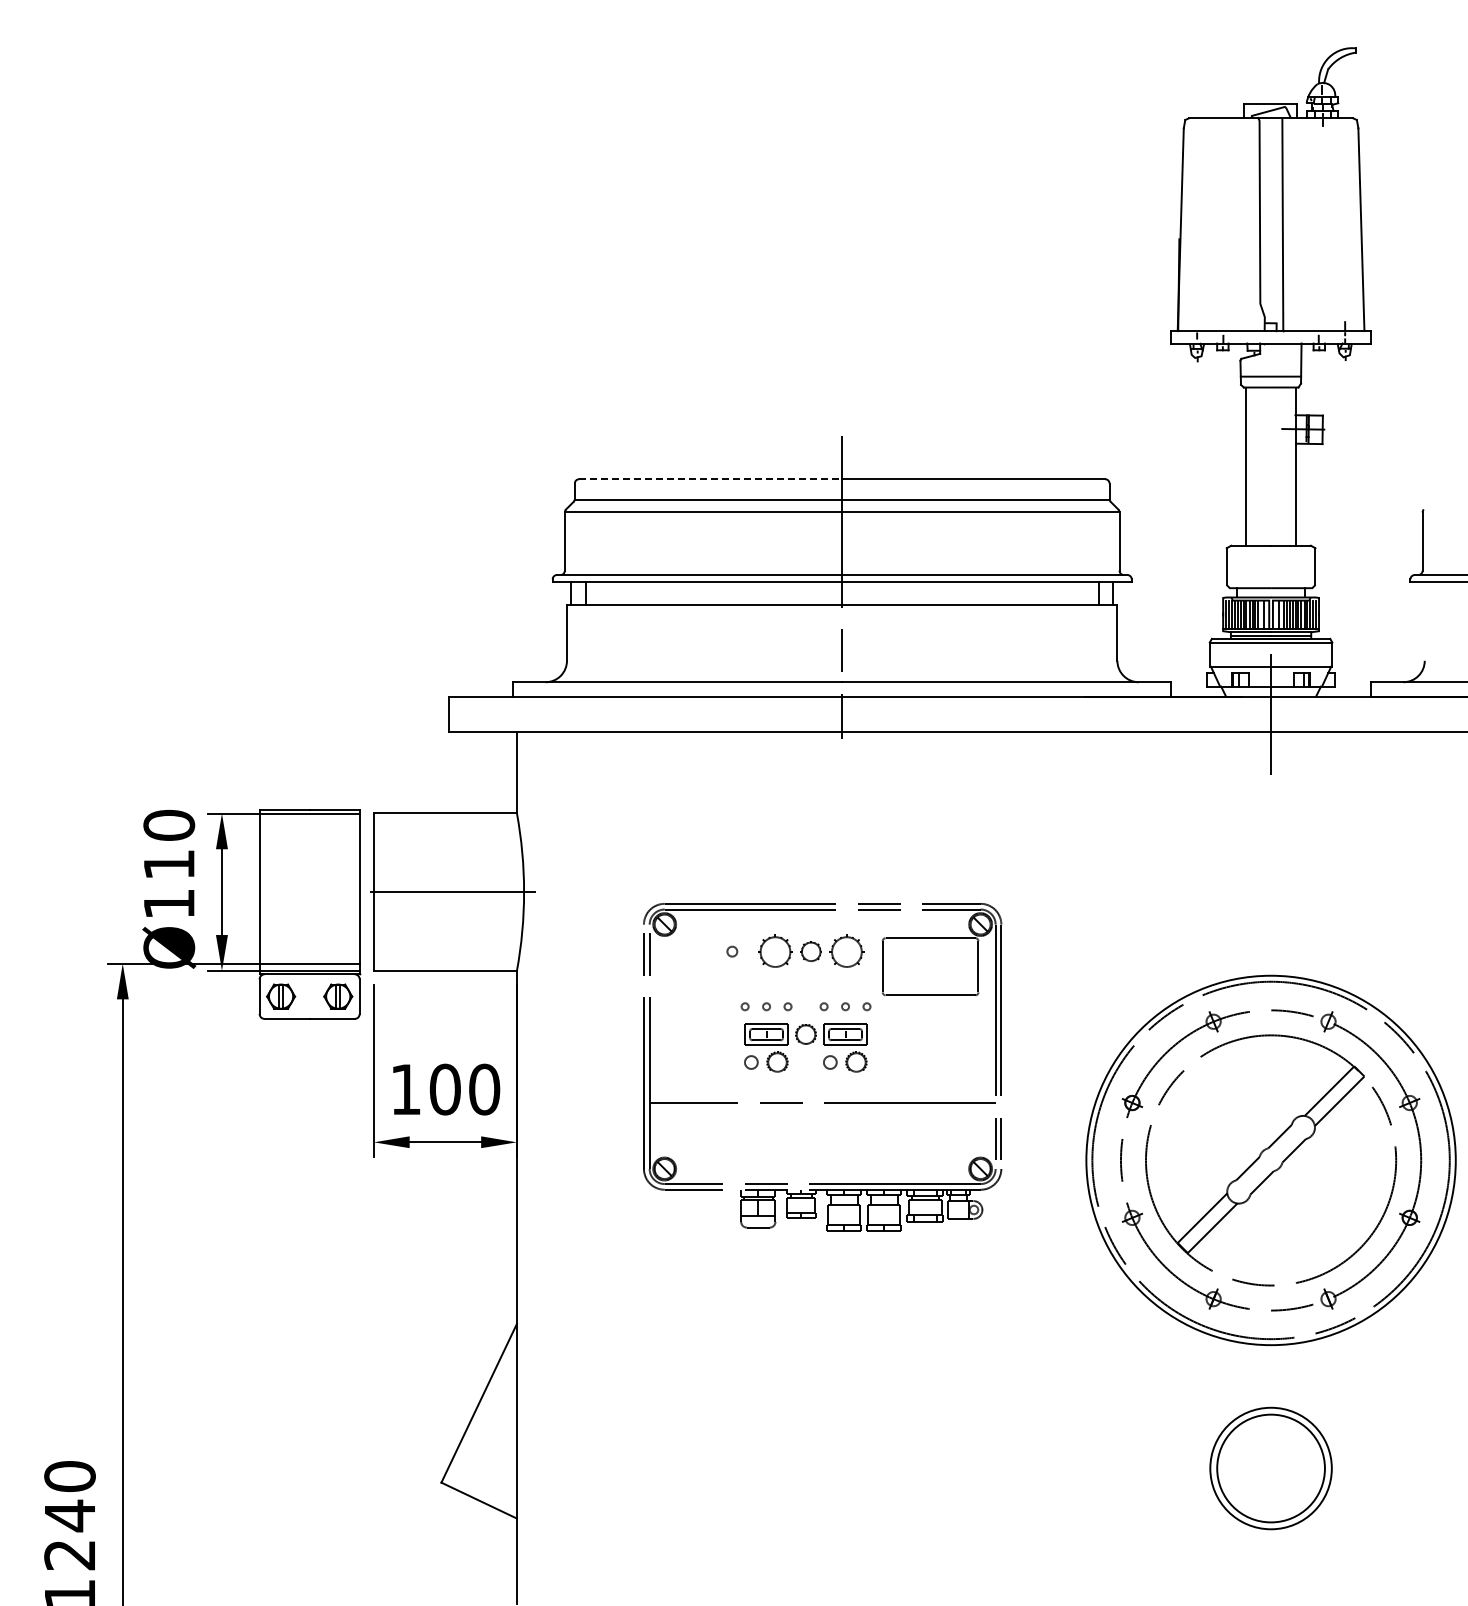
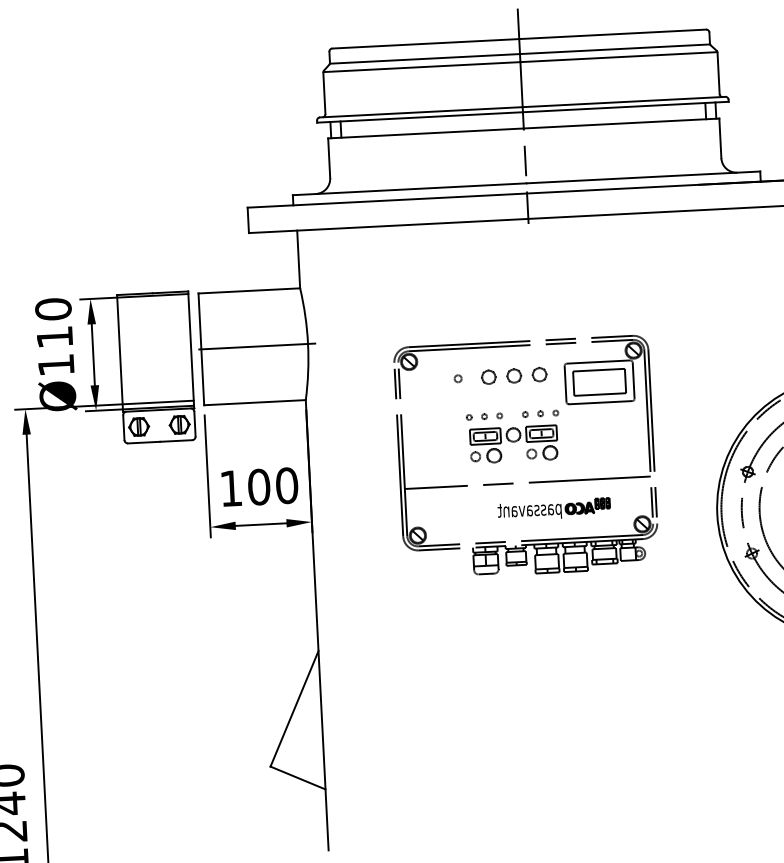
line: (710, 479) -> (425, 44), dashed -> solid
part: (775, 951) -> (488, 377), size x0.62
part: (846, 951) -> (539, 374), size x0.62
part: (930, 966) -> (599, 382), added
part: (857, 1142) -> (554, 509), added

